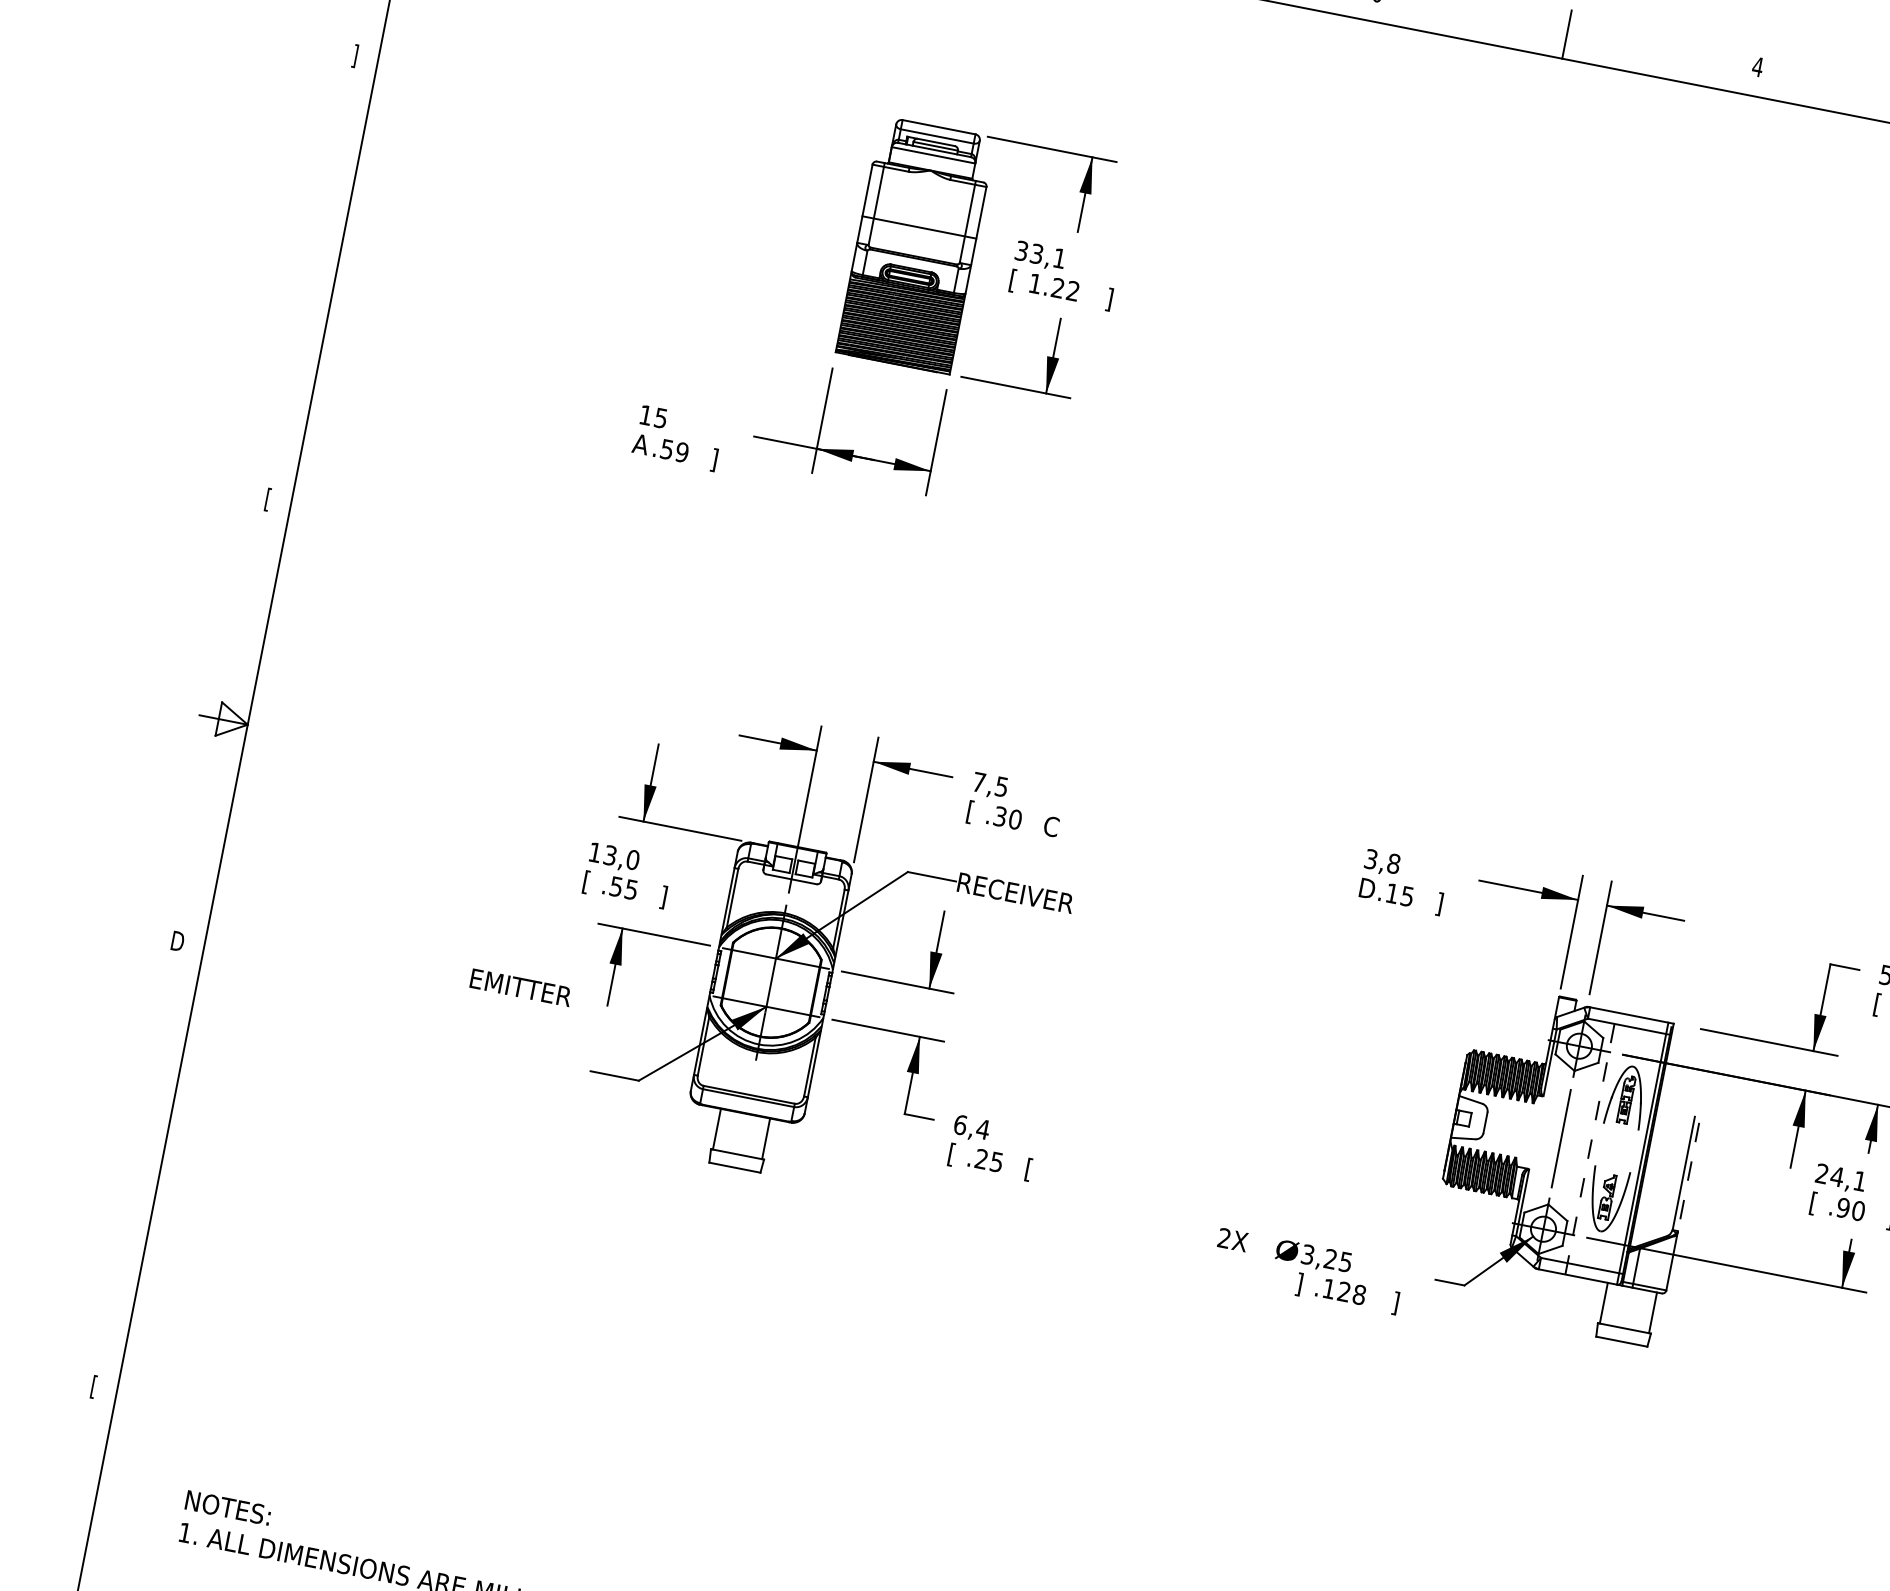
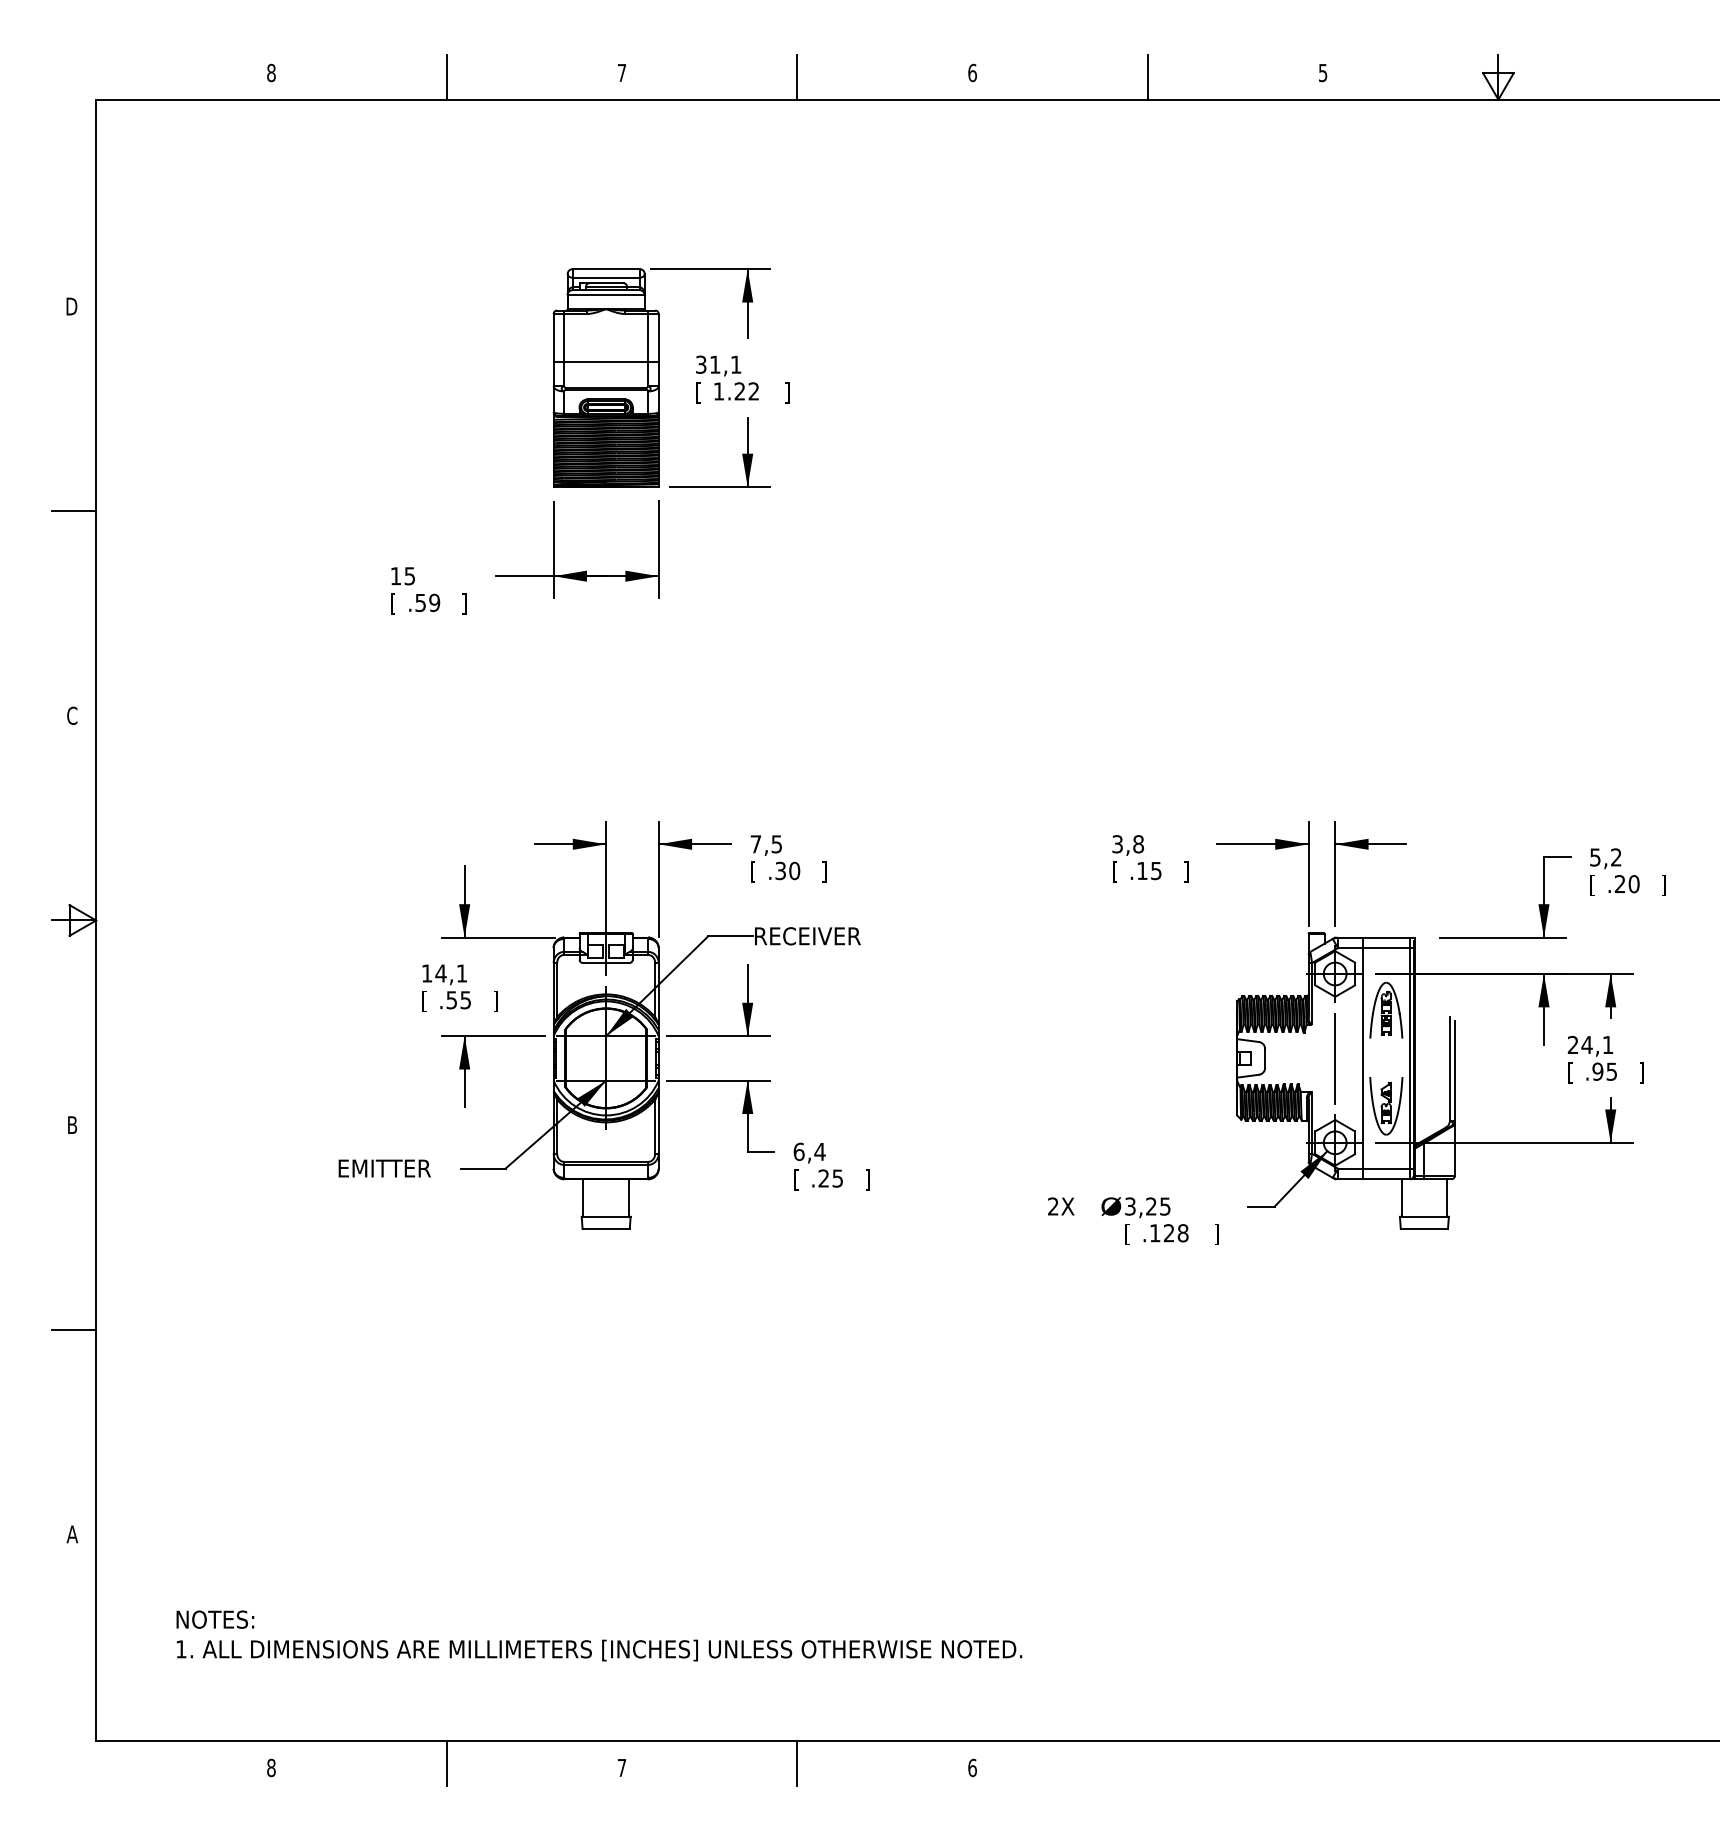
text: (351, 55) -> (71, 307), ] -> D
text: (1757, 67) -> (1322, 73), 4 -> 5
text: (1037, 253) -> (715, 364), 33,1 -> 31,1
line: (310, 276) -> (73, 511), added
text: (640, 445) -> (396, 603), A -> [
text: (265, 498) -> (72, 716), [ -> C
text: (1050, 827) -> (827, 871), C -> ]
text: (621, 857) -> (451, 973), 13,0 -> 14,1
text: (1367, 889) -> (1119, 871), D -> [
text: (177, 940) -> (71, 1124), D -> B
text: (520, 987) -> (384, 1168), moved
line: (1591, 1143) -> (1362, 1058), dashed -> solid
line: (136, 1163) -> (73, 1329), added
text: (1028, 1169) -> (867, 1179), [ -> ]
line: (1688, 1178) -> (1455, 1072), dashed -> solid
text: (1858, 1210) -> (1611, 1071), .90 -> .95
text: (1298, 1284) -> (1127, 1234), ] -> [
text: (90, 1386) -> (71, 1535), [ -> A

